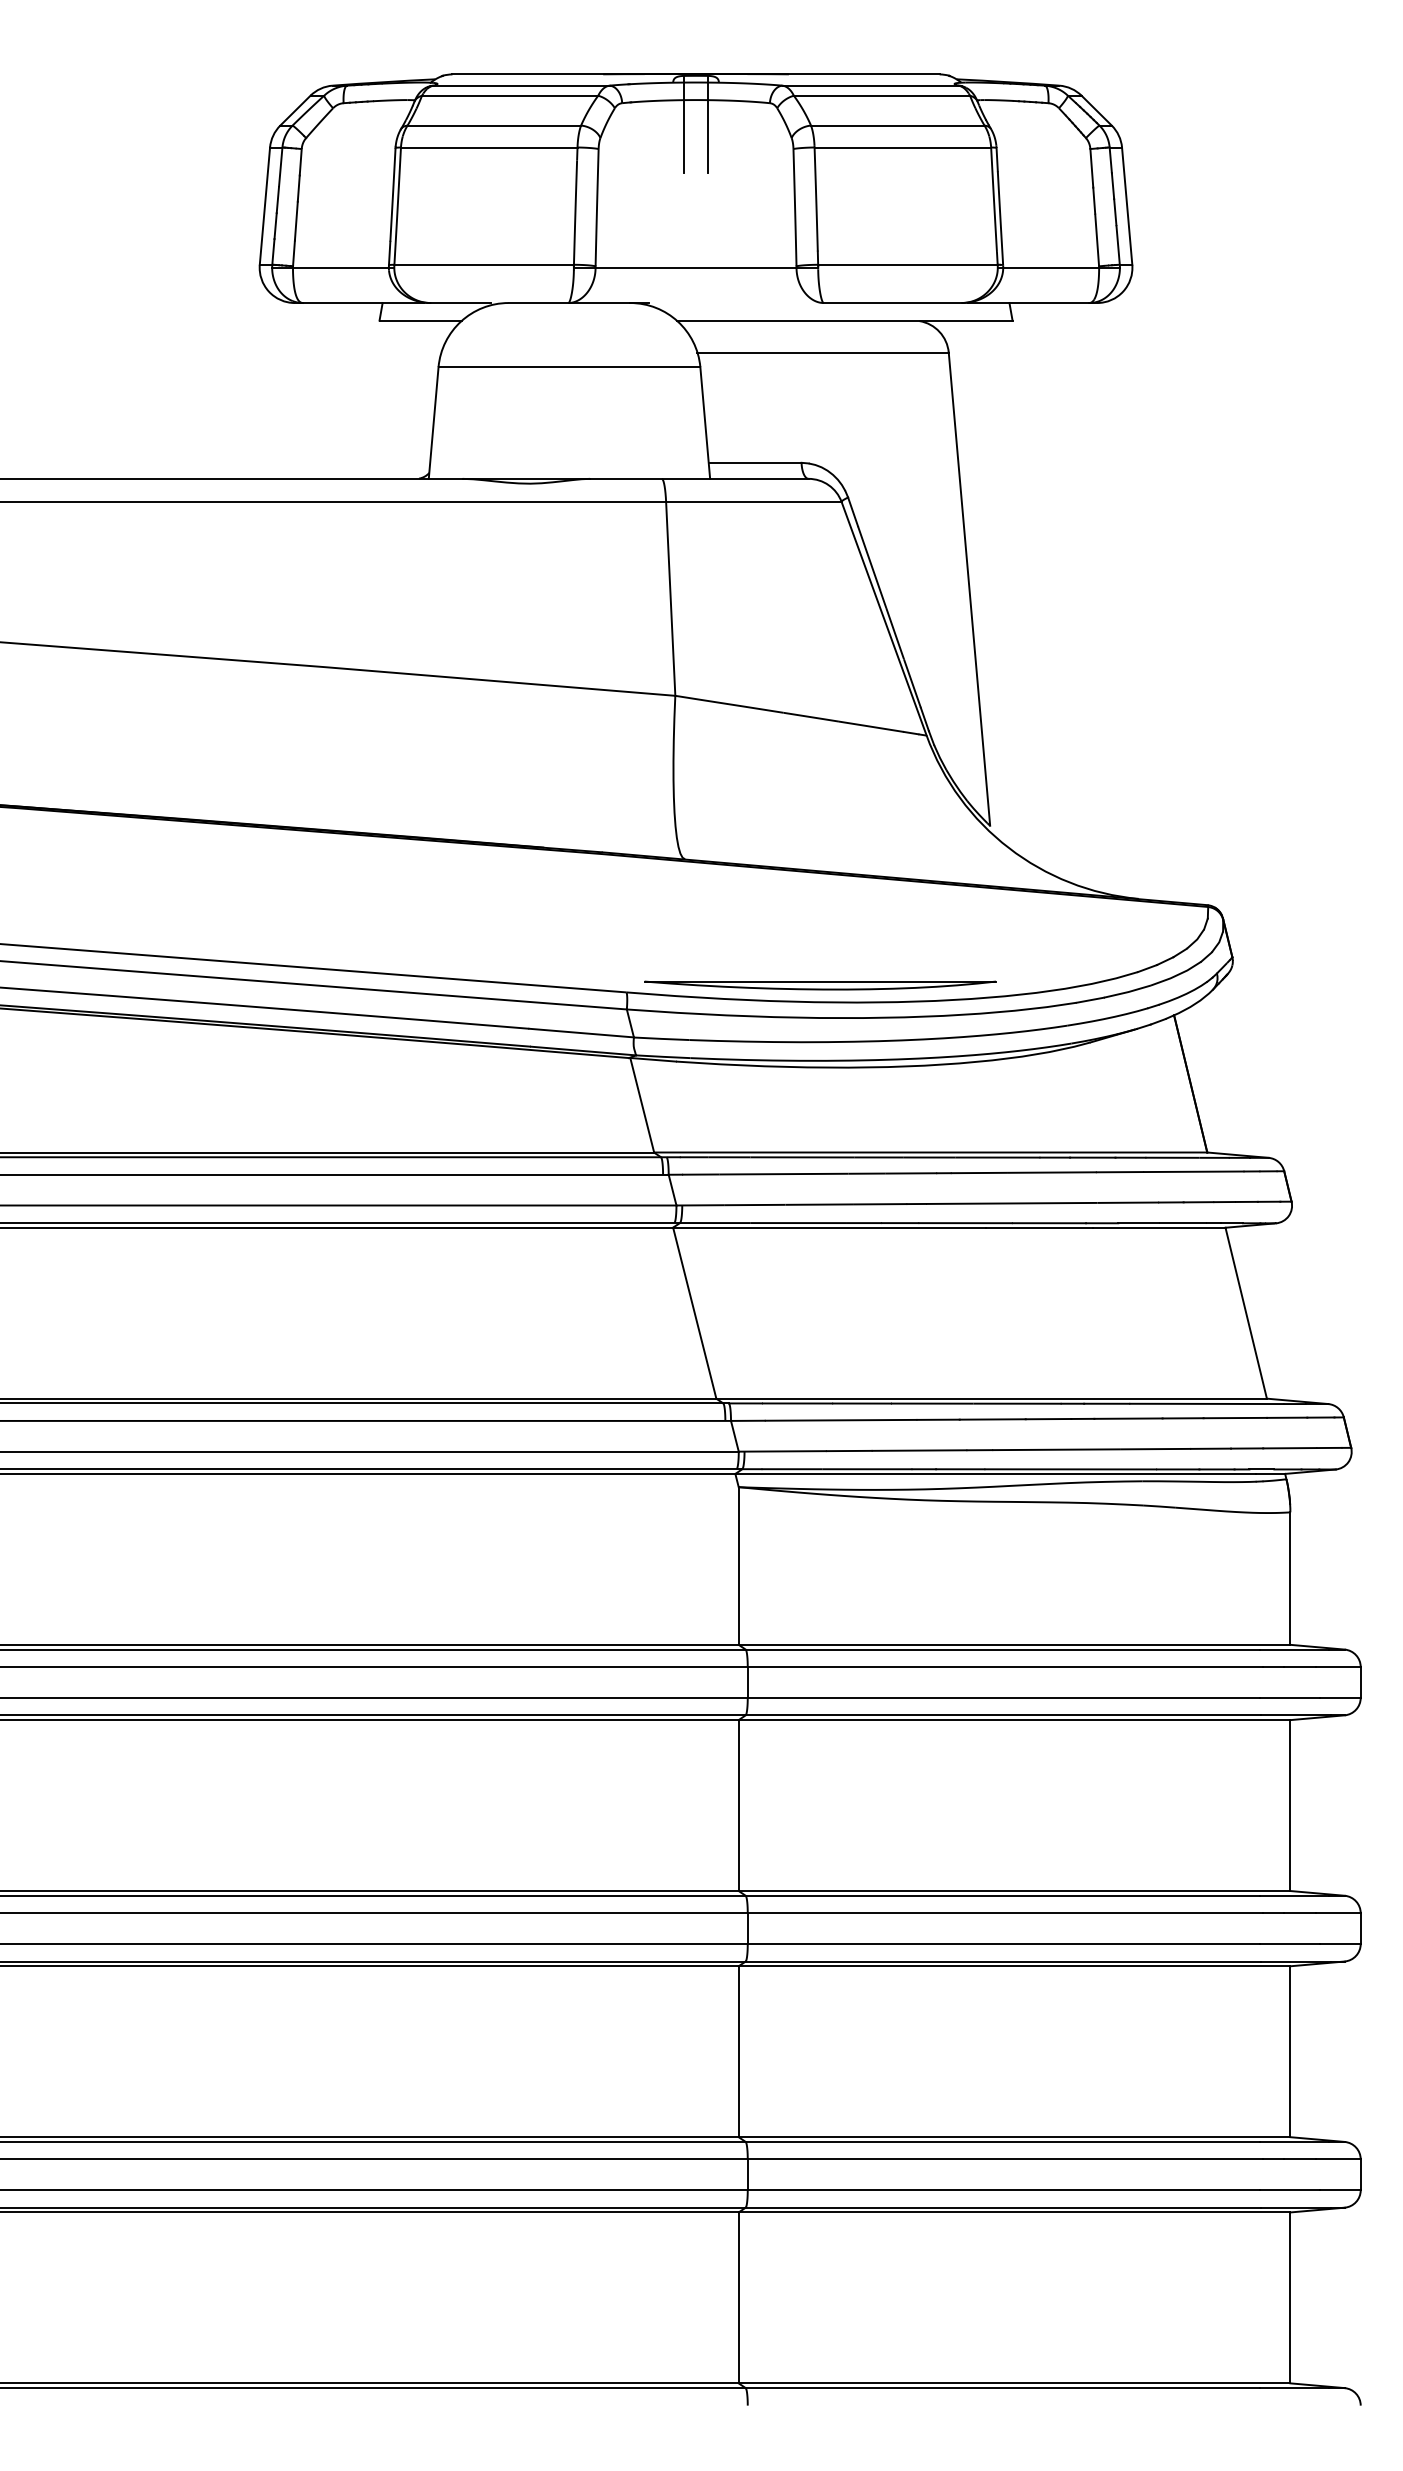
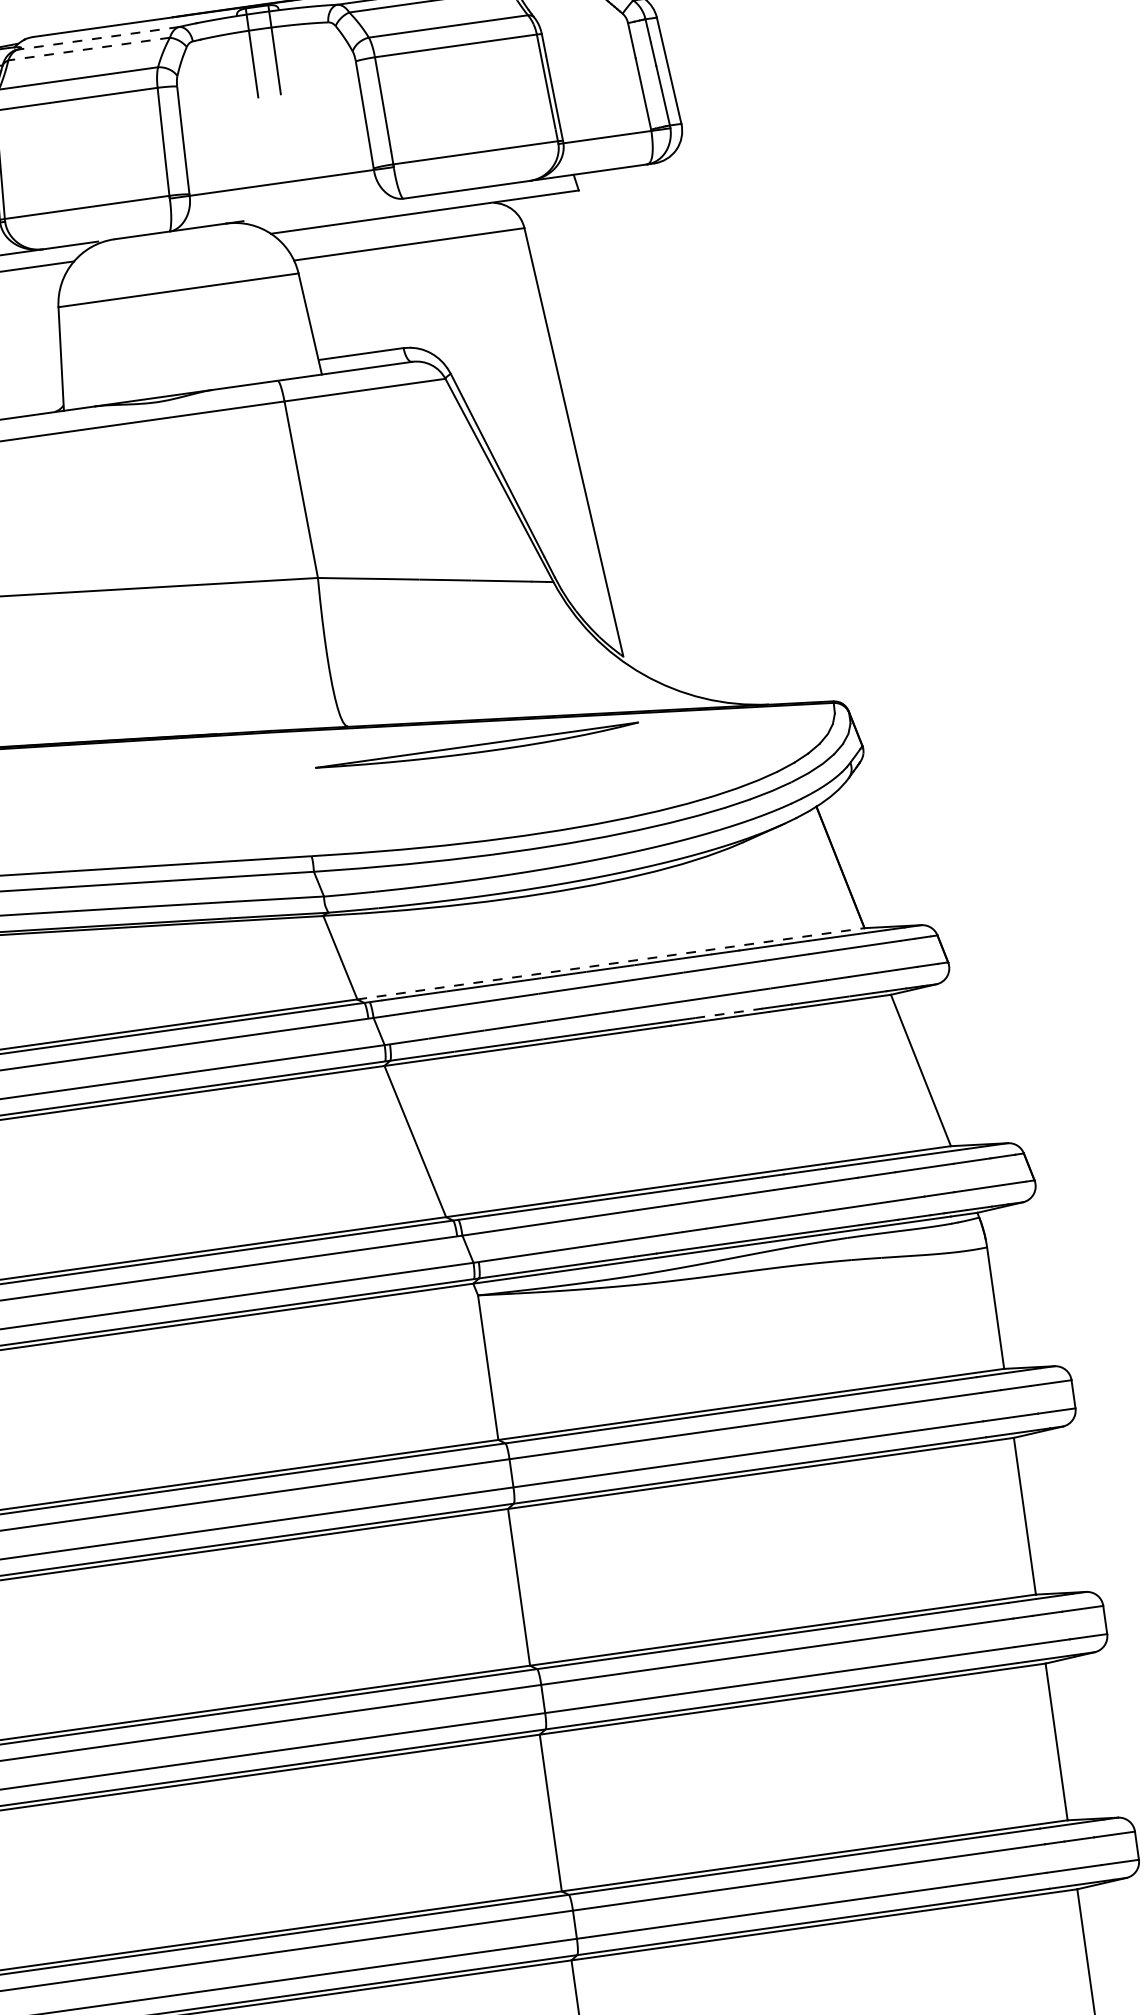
line: (521, 85) -> (98, 38), solid -> dashed
line: (509, 95) -> (88, 48), solid -> dashed
part: (820, 985) -> (477, 748), moved
line: (930, 1152) -> (610, 963), solid -> dashed
line: (1049, 1223) -> (729, 1013), solid -> dashed

